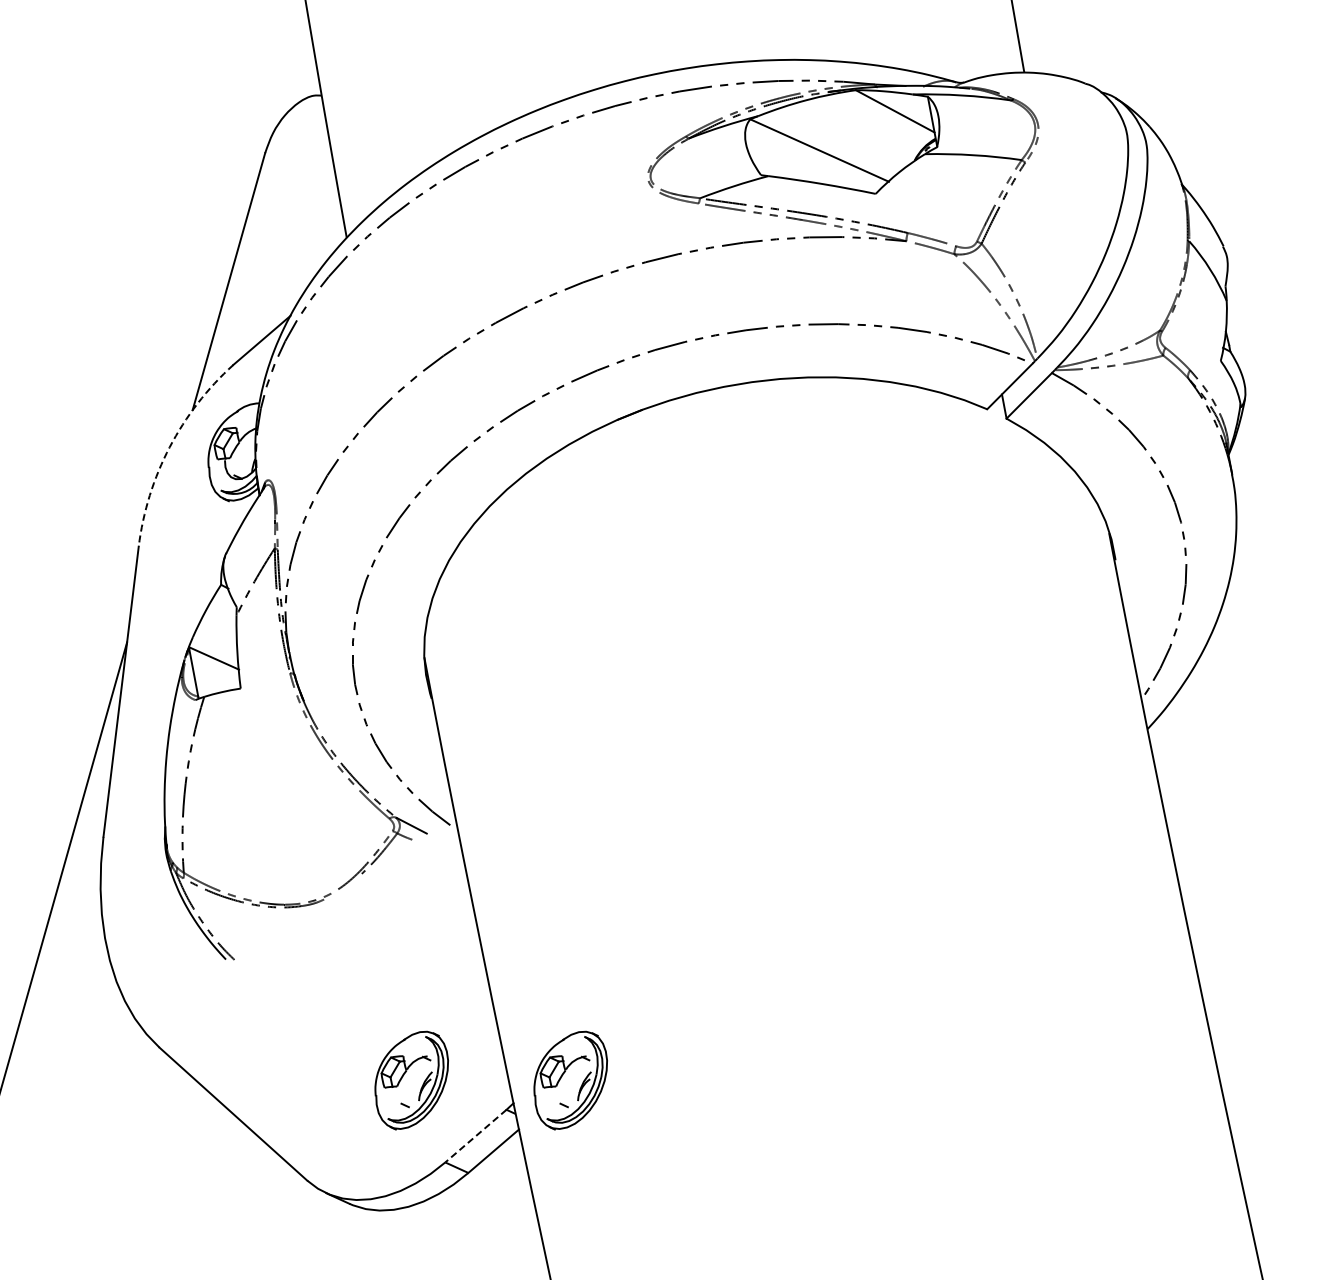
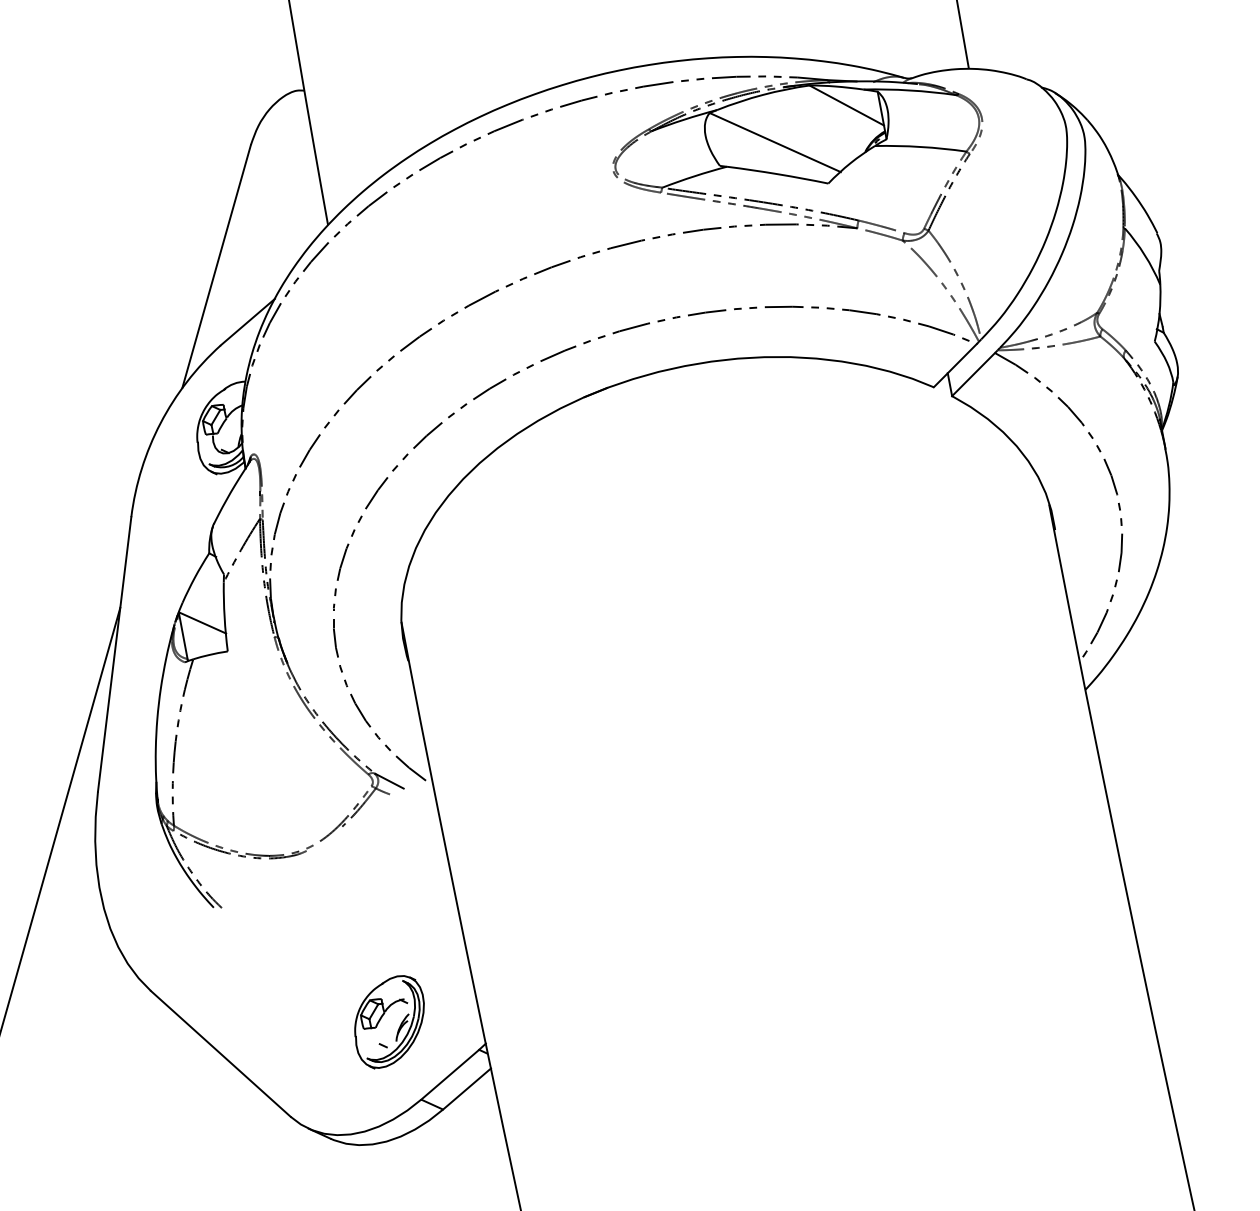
arc: (169, 447) -> (160, 423), dashed -> solid
part: (570, 1080) -> (539, 1022), removed
line: (475, 1136) -> (449, 1075), dashed -> solid

